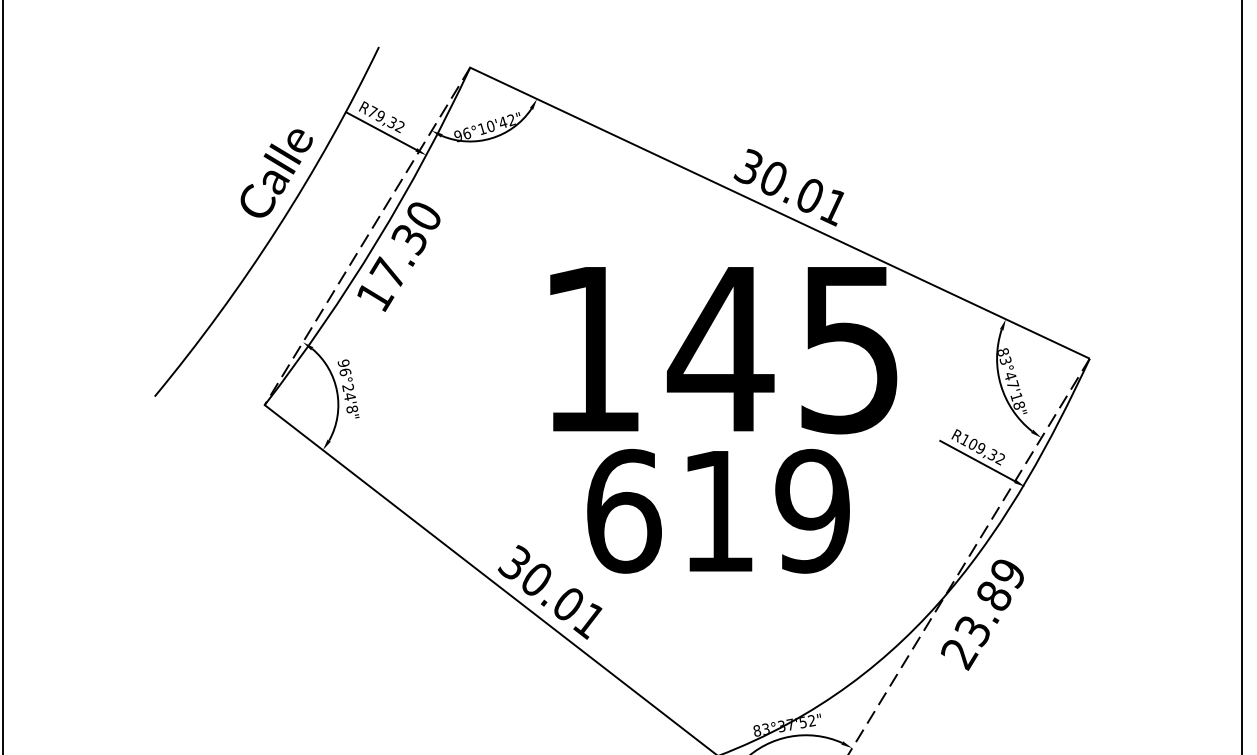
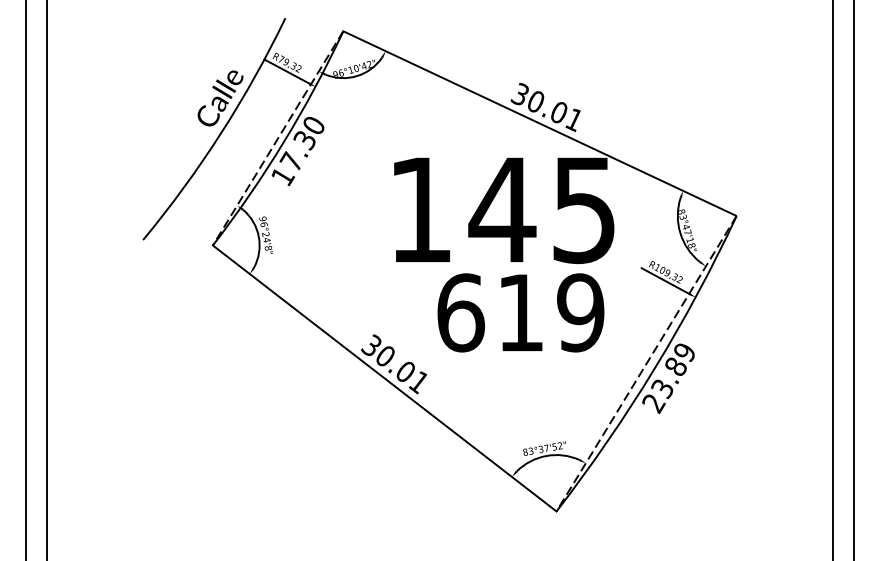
text: (717, 510) -> (520, 312), moved

